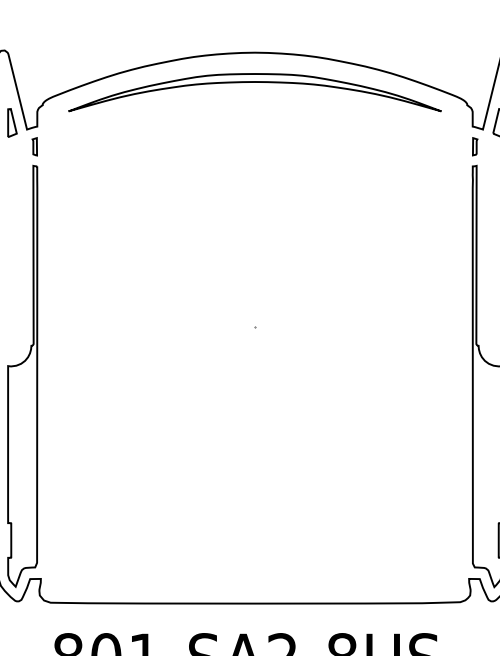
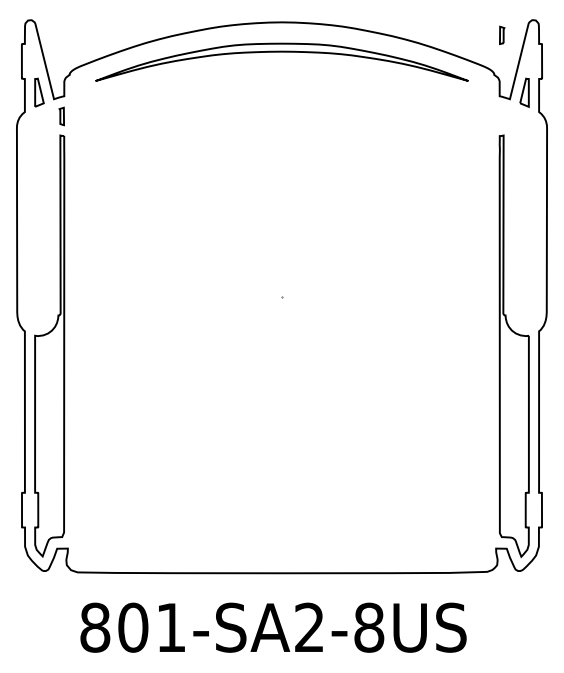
part: (475, 146) -> (502, 35), moved

